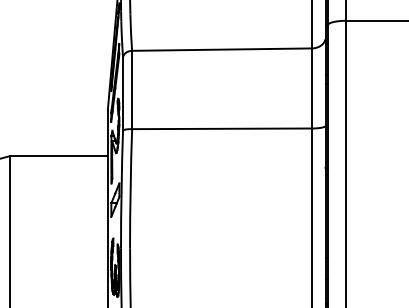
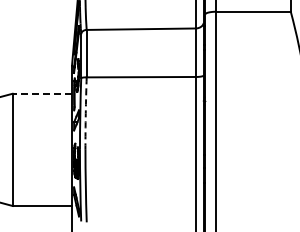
line: (59, 155) -> (42, 93), solid -> dashed
arc: (130, 188) -> (85, 113), solid -> dashed

